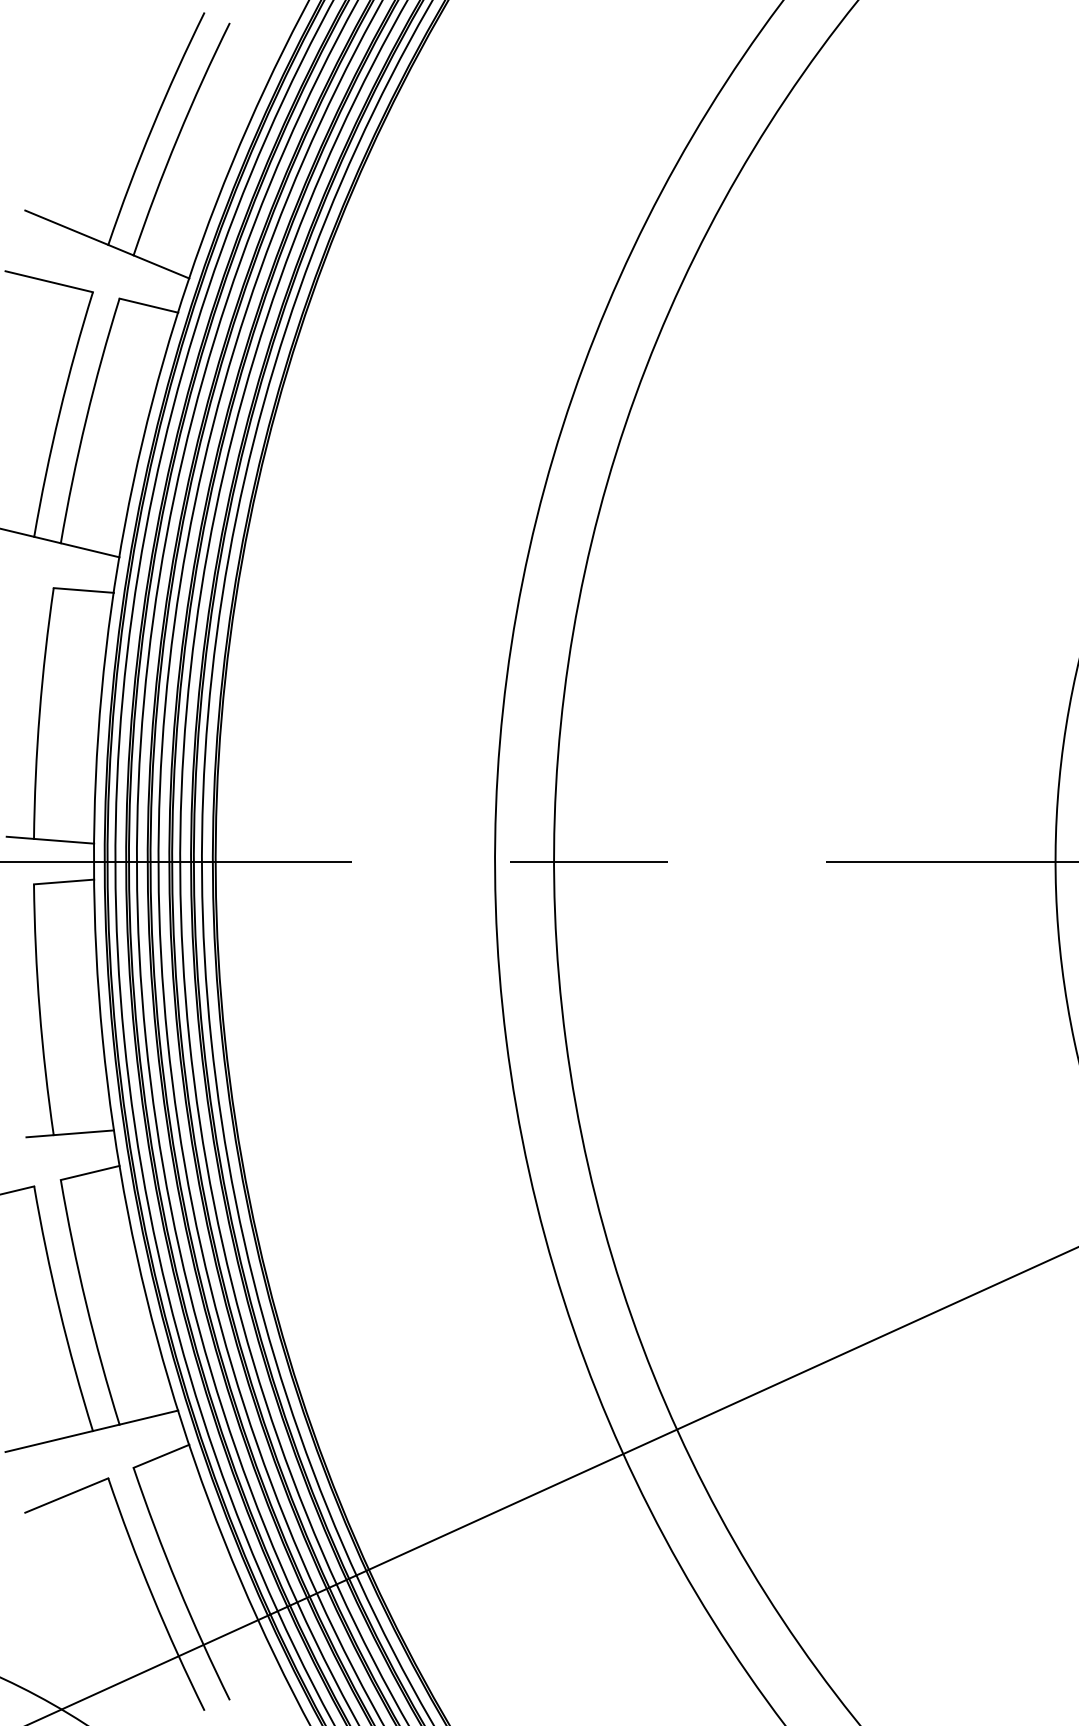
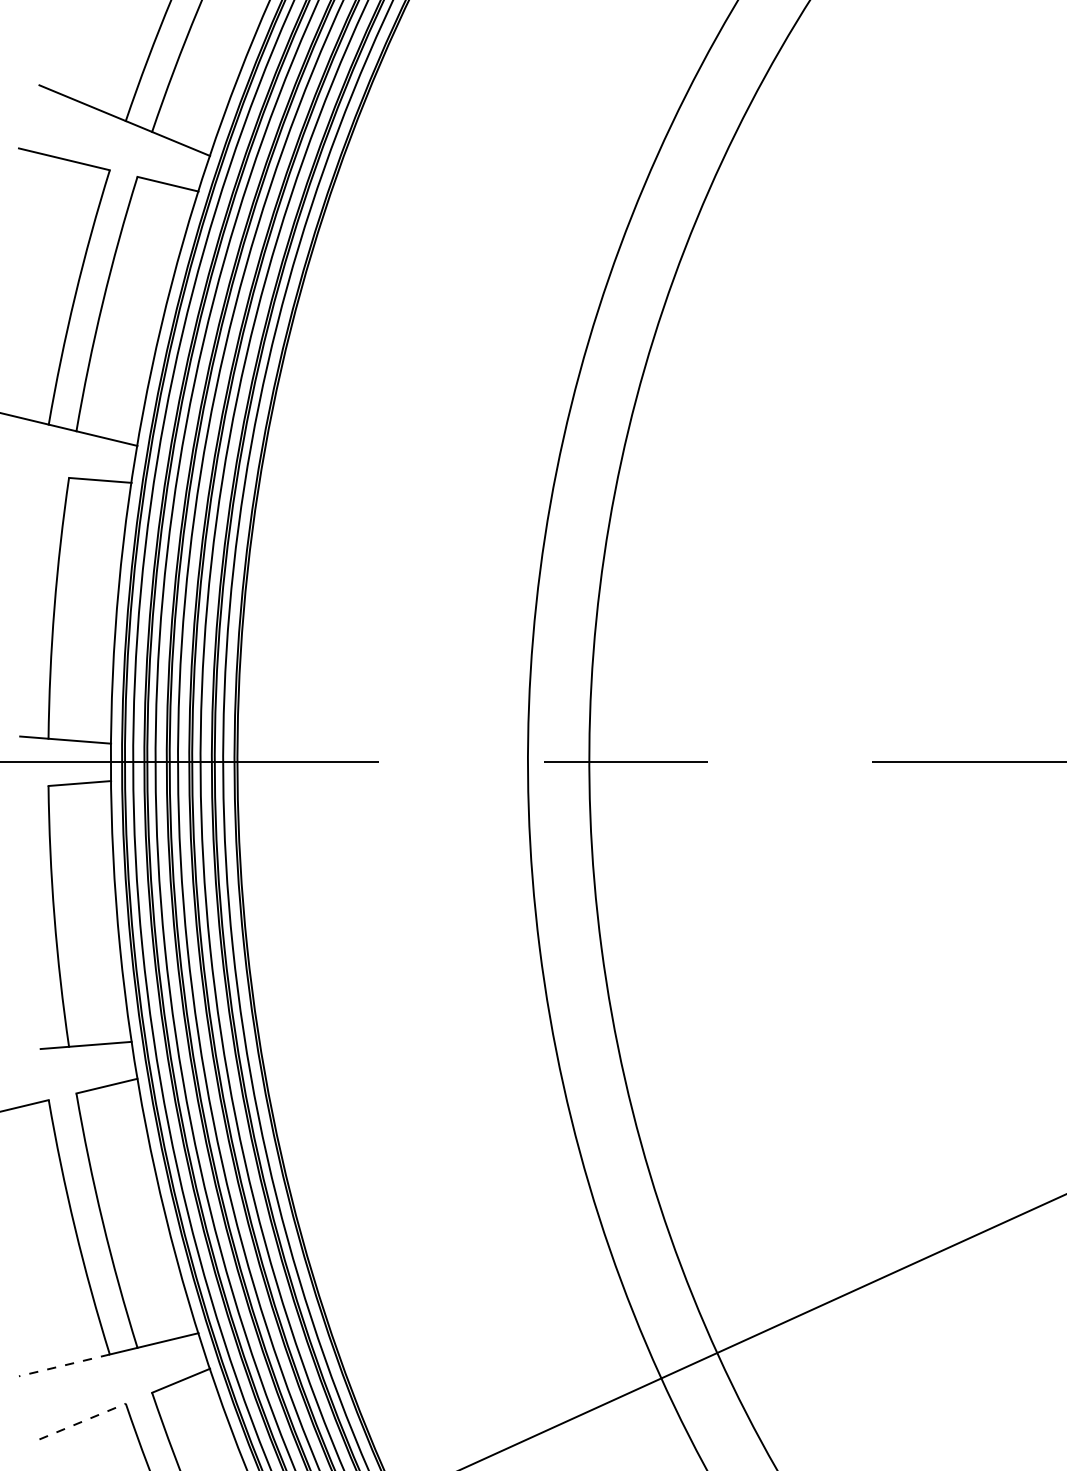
line: (49, 1441) -> (64, 1365), solid -> dashed
line: (66, 1495) -> (82, 1421), solid -> dashed

